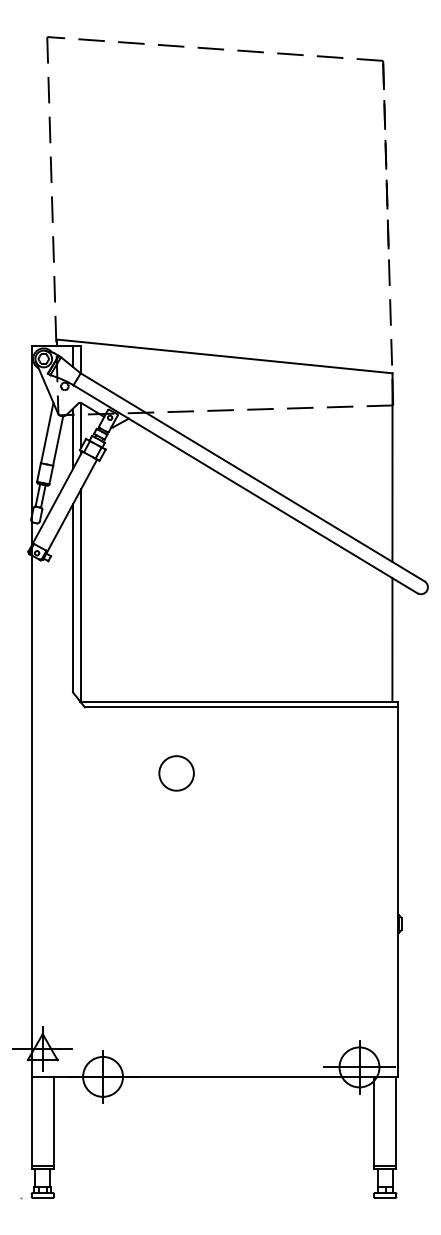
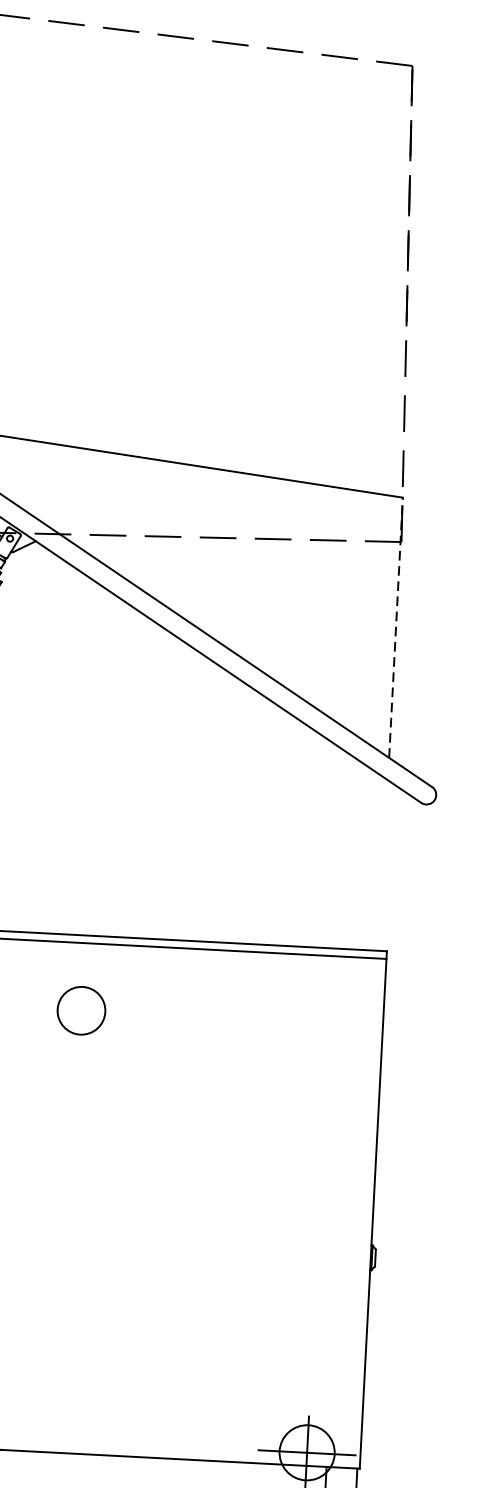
line: (392, 467) -> (396, 627), solid -> dashed
line: (392, 639) -> (383, 864), removed
circle: (176, 773) -> (81, 1010), moved

